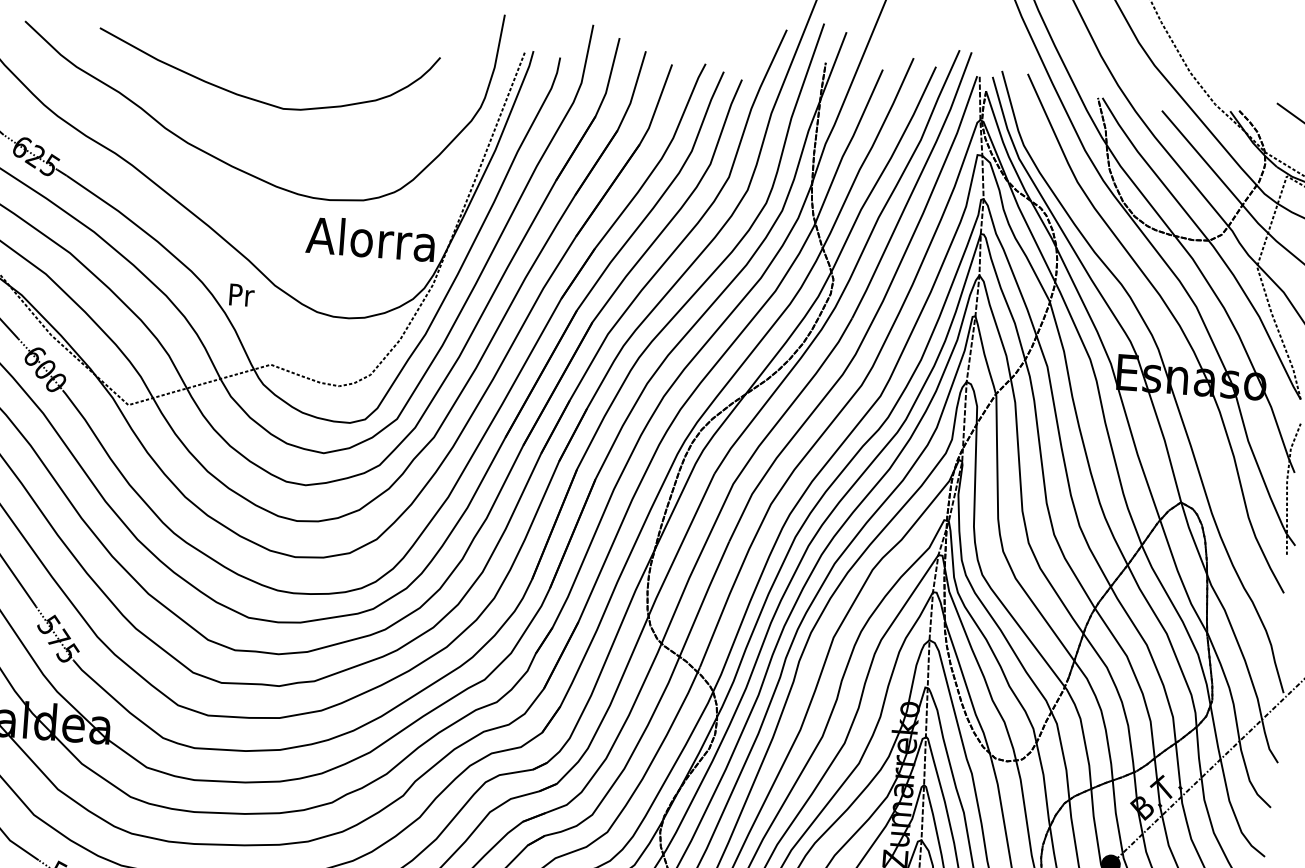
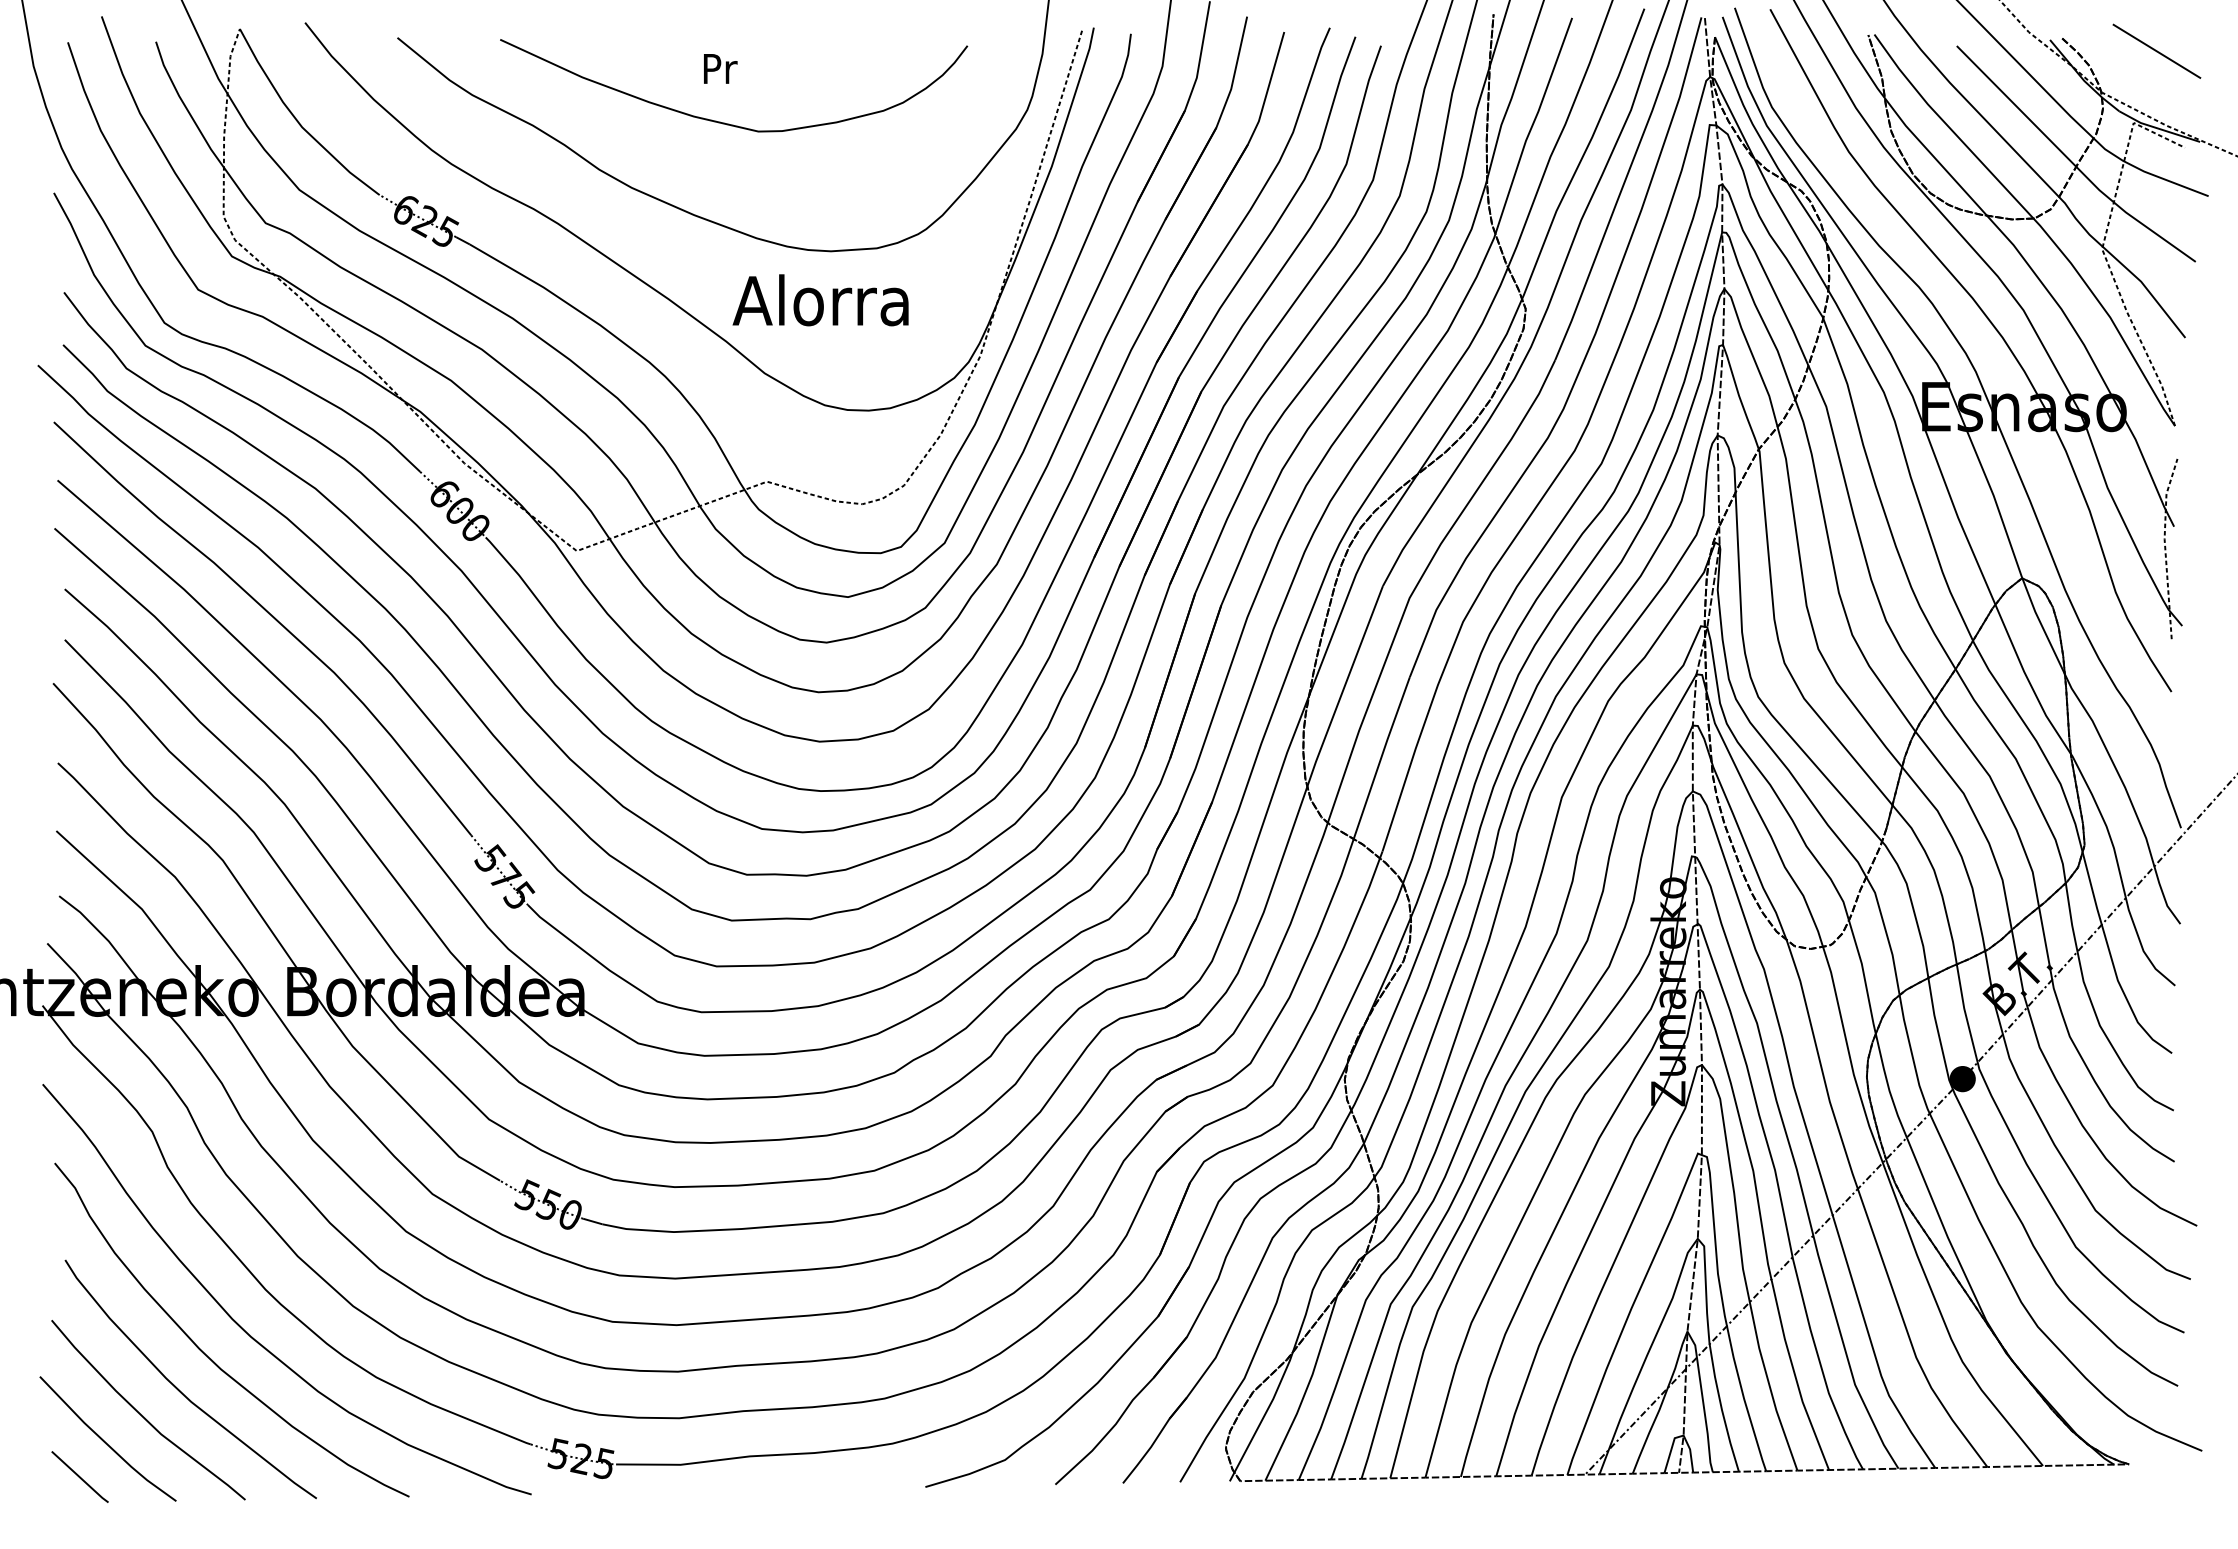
text: (370, 239) -> (820, 300), moved
text: (241, 294) -> (720, 68), moved

